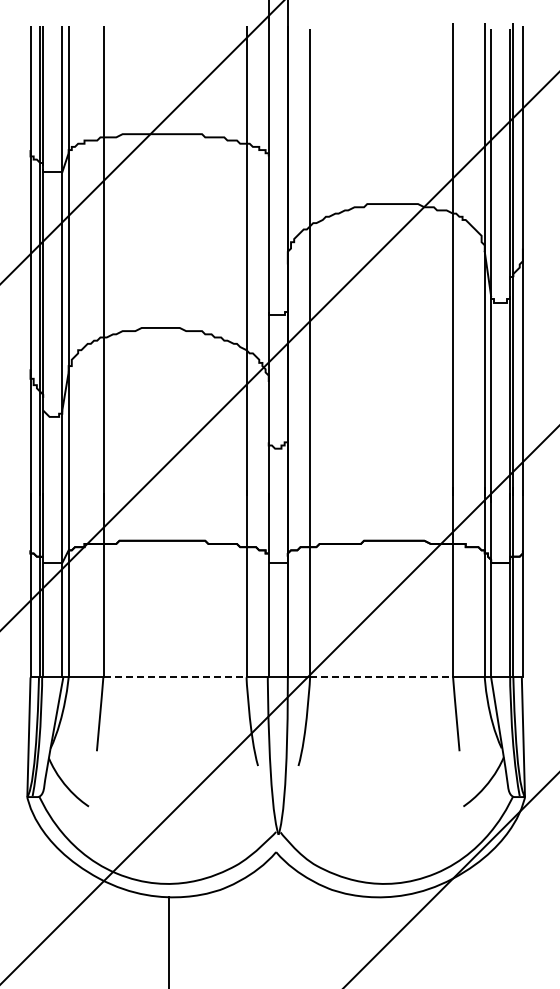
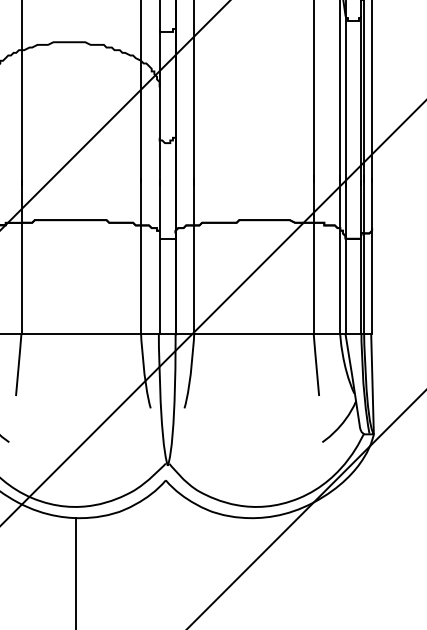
line: (175, 677) -> (81, 334), dashed -> solid
line: (382, 677) -> (254, 334), dashed -> solid

